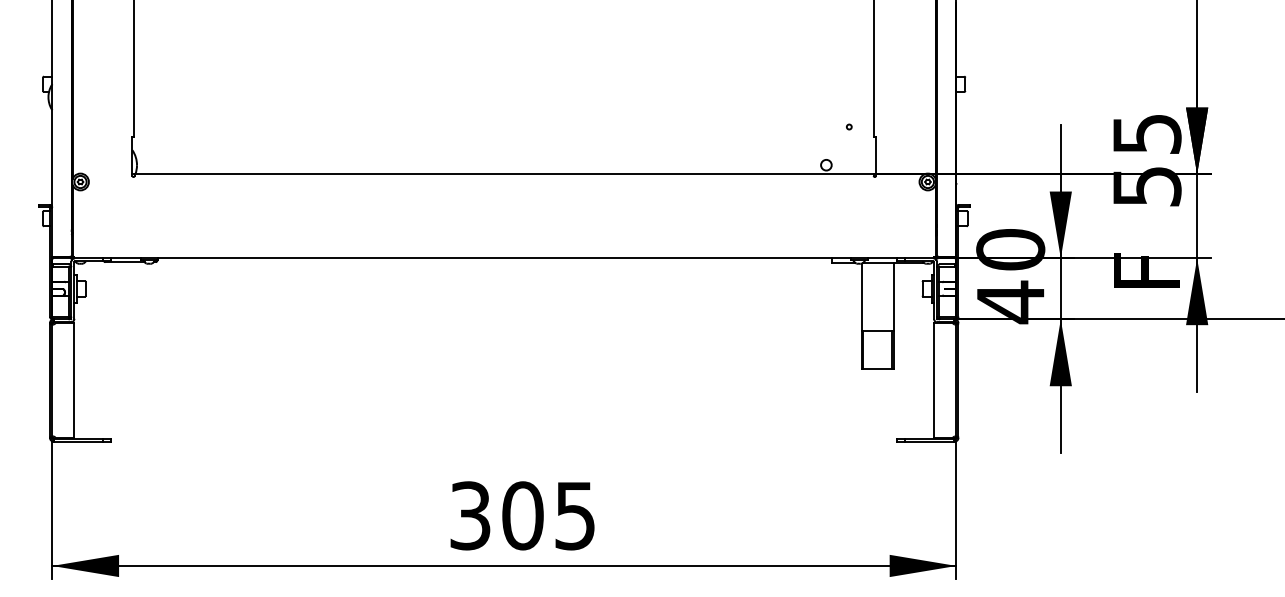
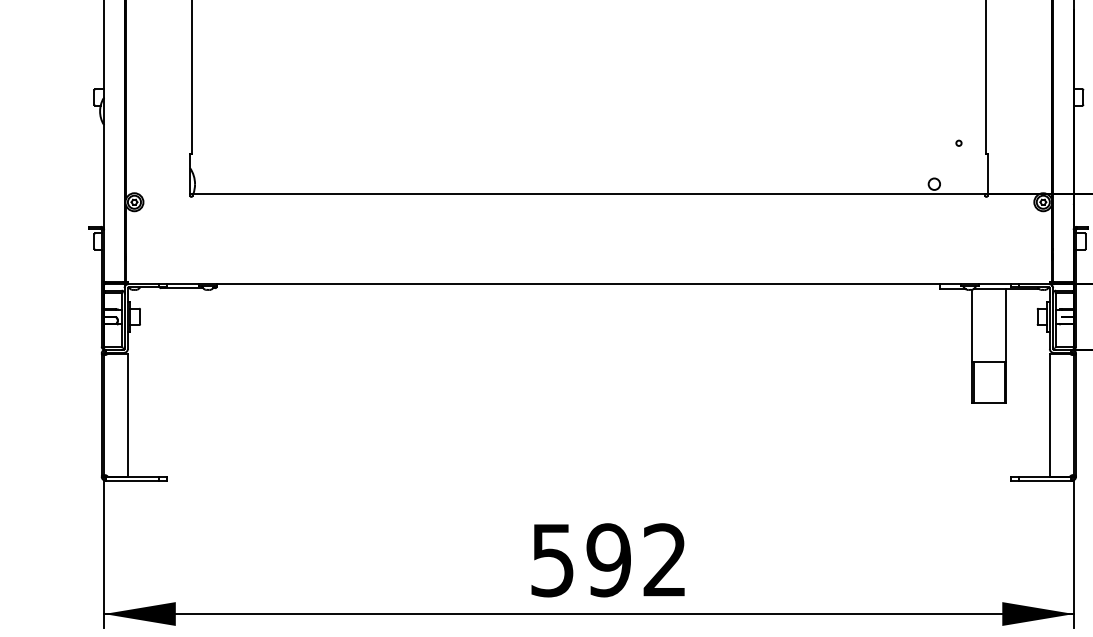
text: (522, 515) -> (608, 559), 305 -> 592

